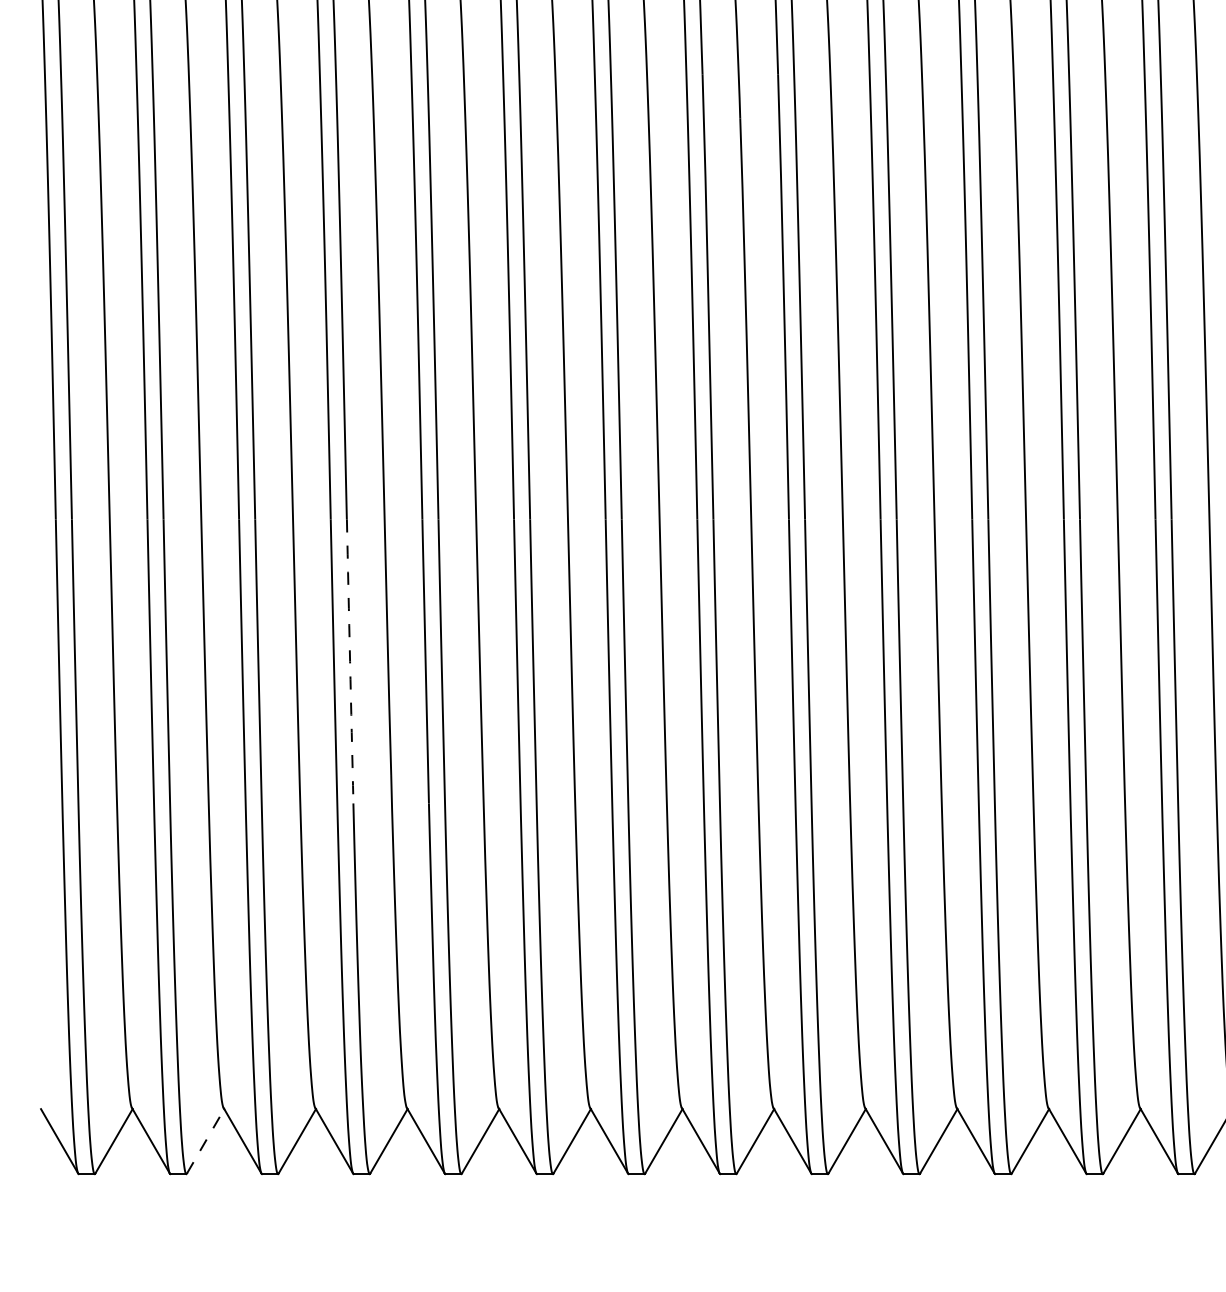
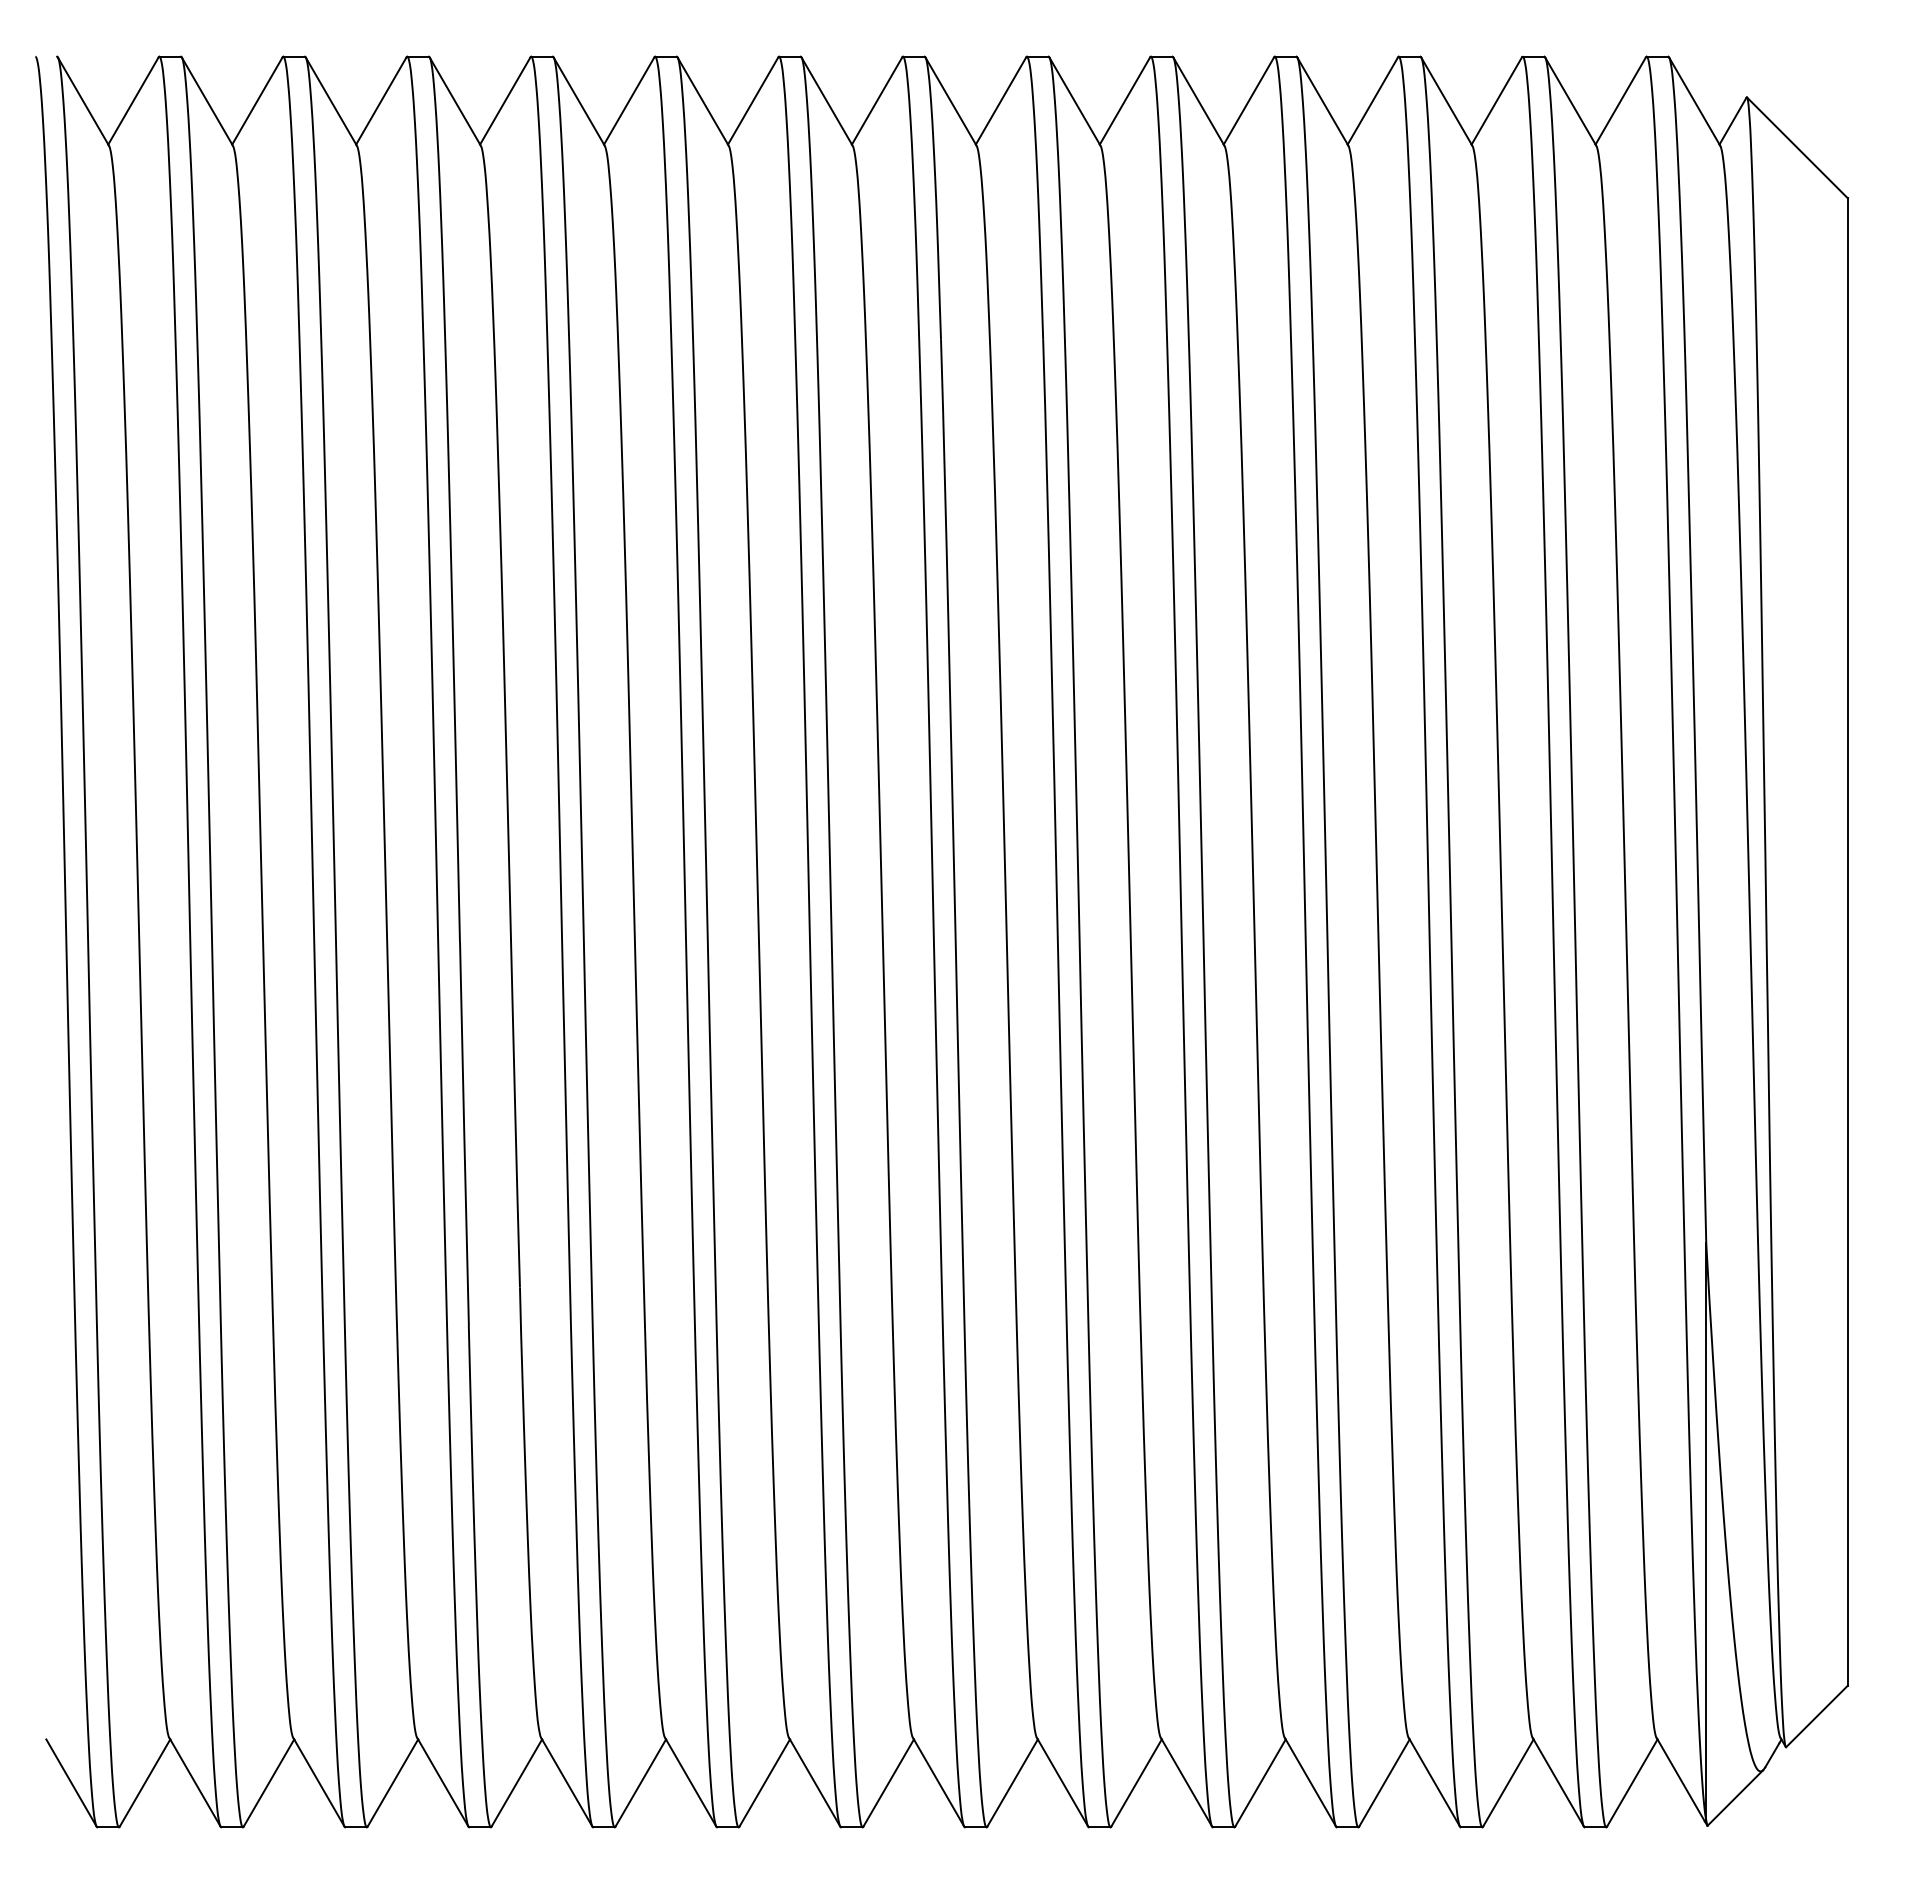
arc: (350, 661) -> (464, 1133), dashed -> solid
line: (206, 1140) -> (269, 1782), dashed -> solid

